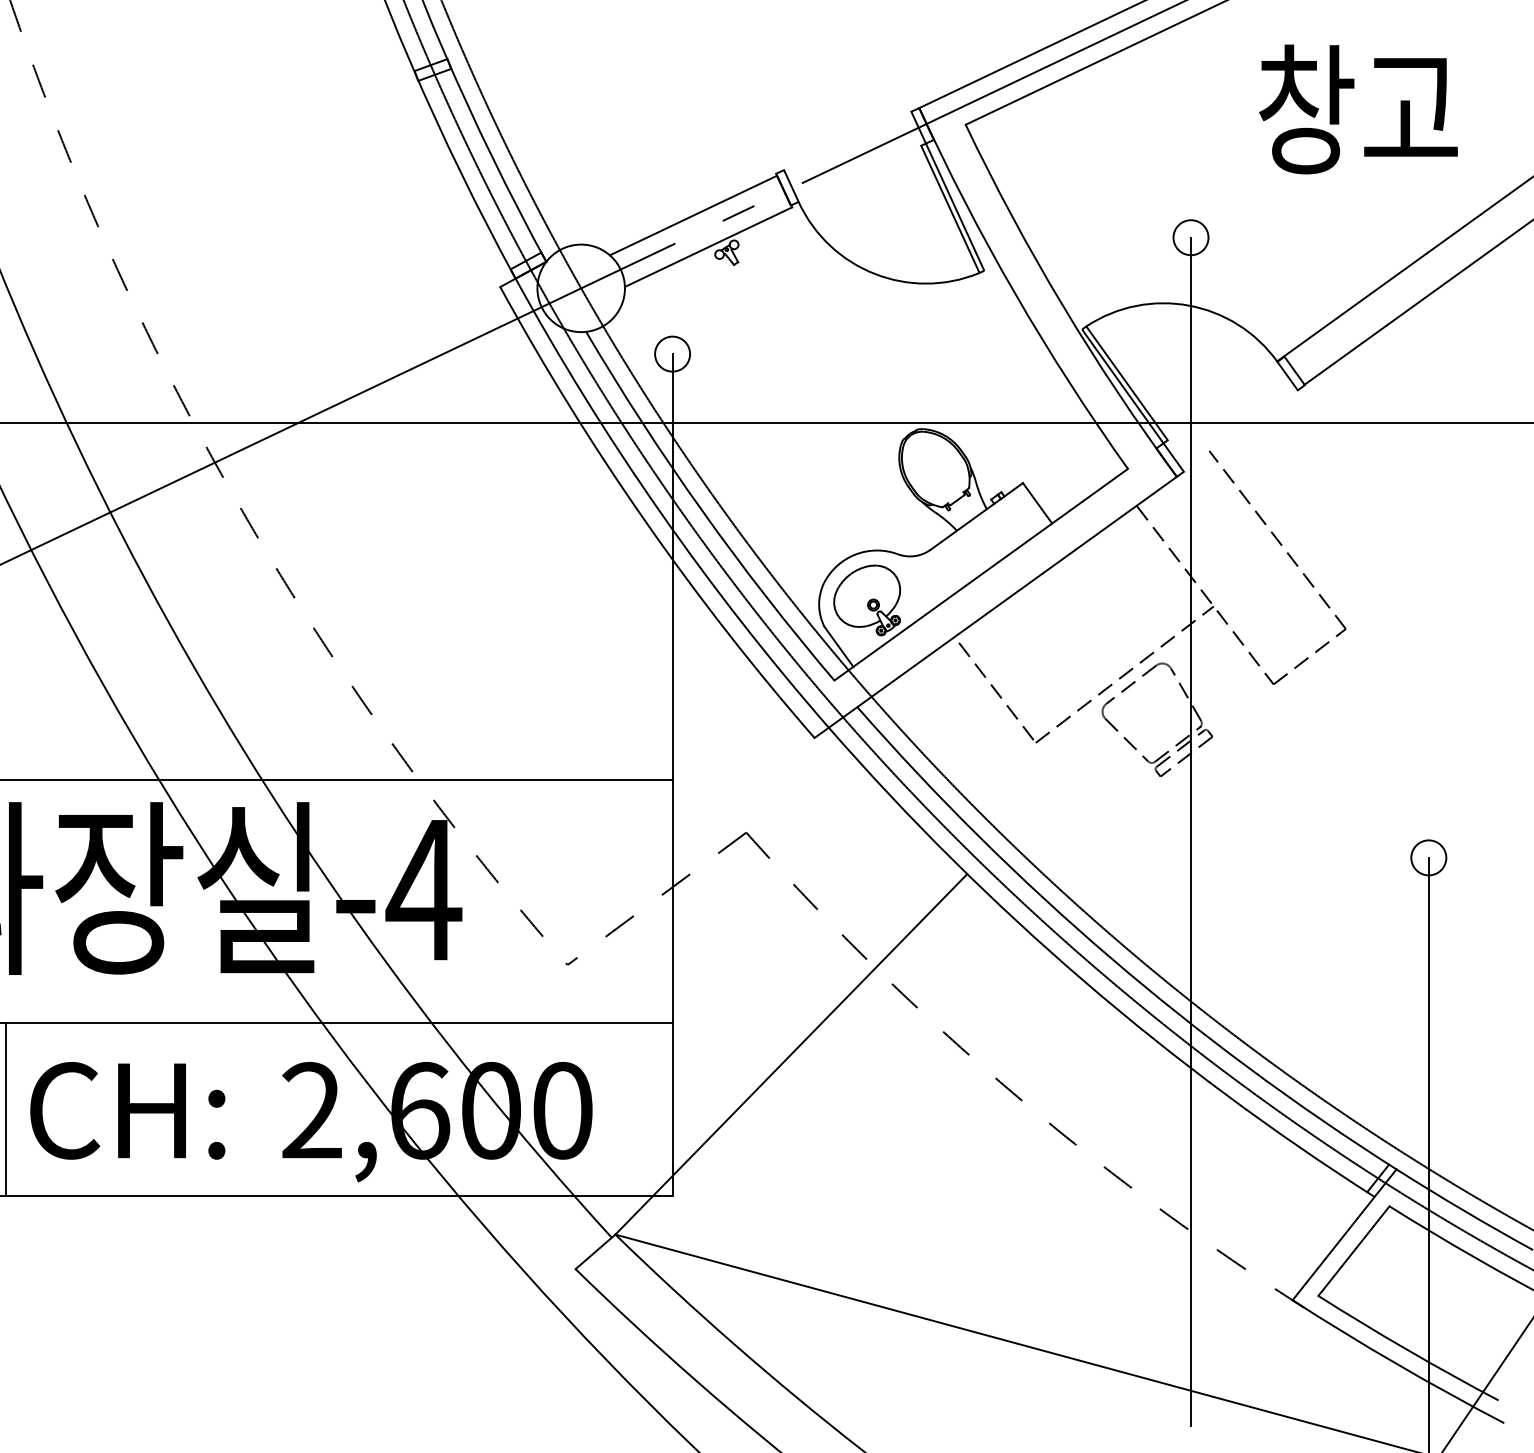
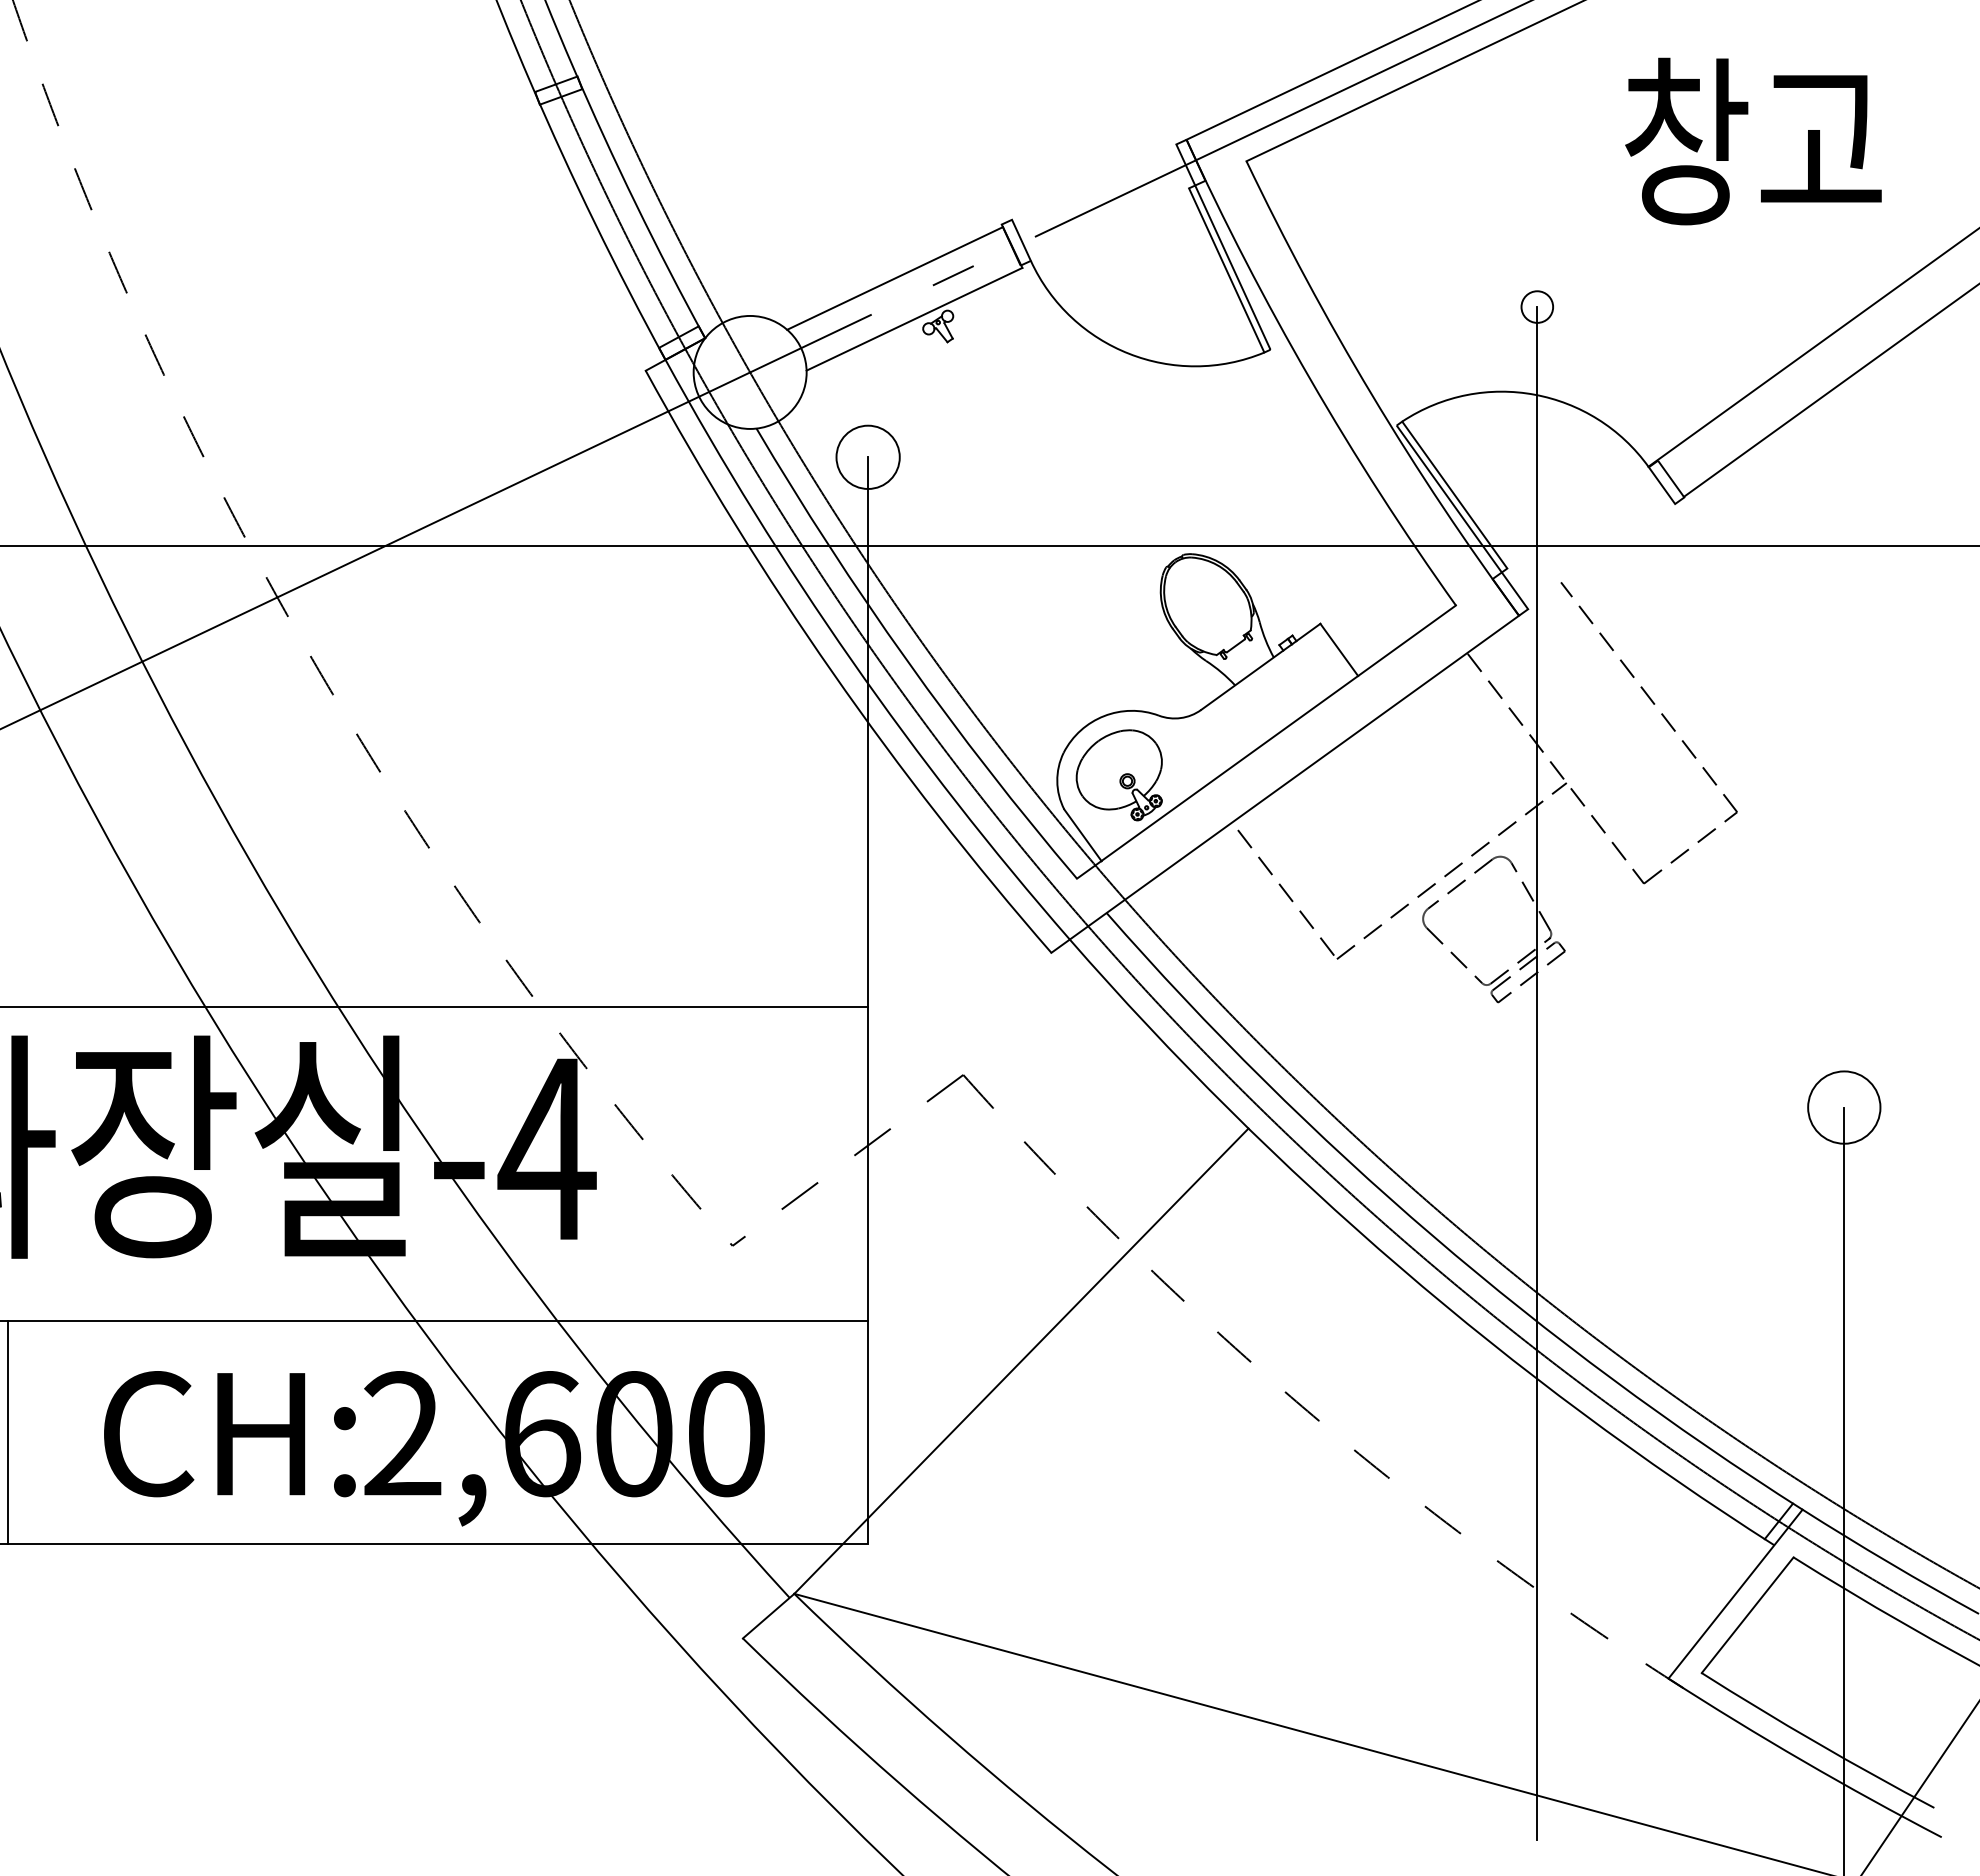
circle: (1190, 237) -> (1536, 306), size x0.7
circle: (672, 353) -> (867, 456), size x1.4
circle: (1428, 857) -> (1843, 1107), size x1.6
text: (127, 1111) -> (229, 1434), moved

